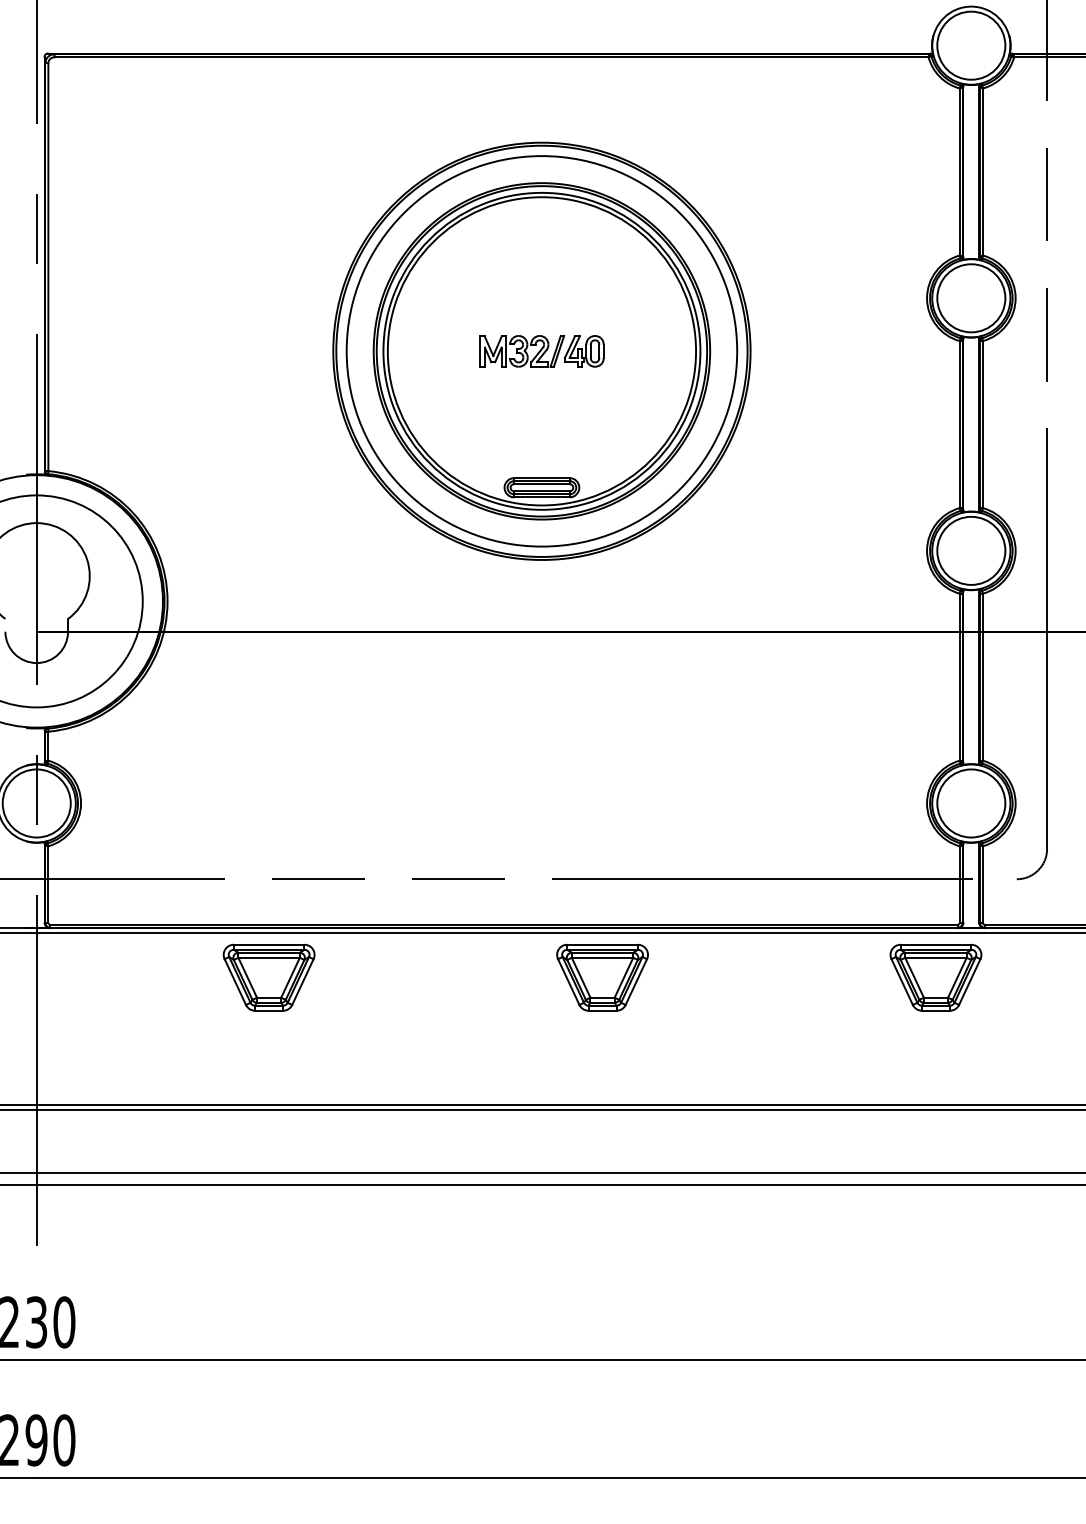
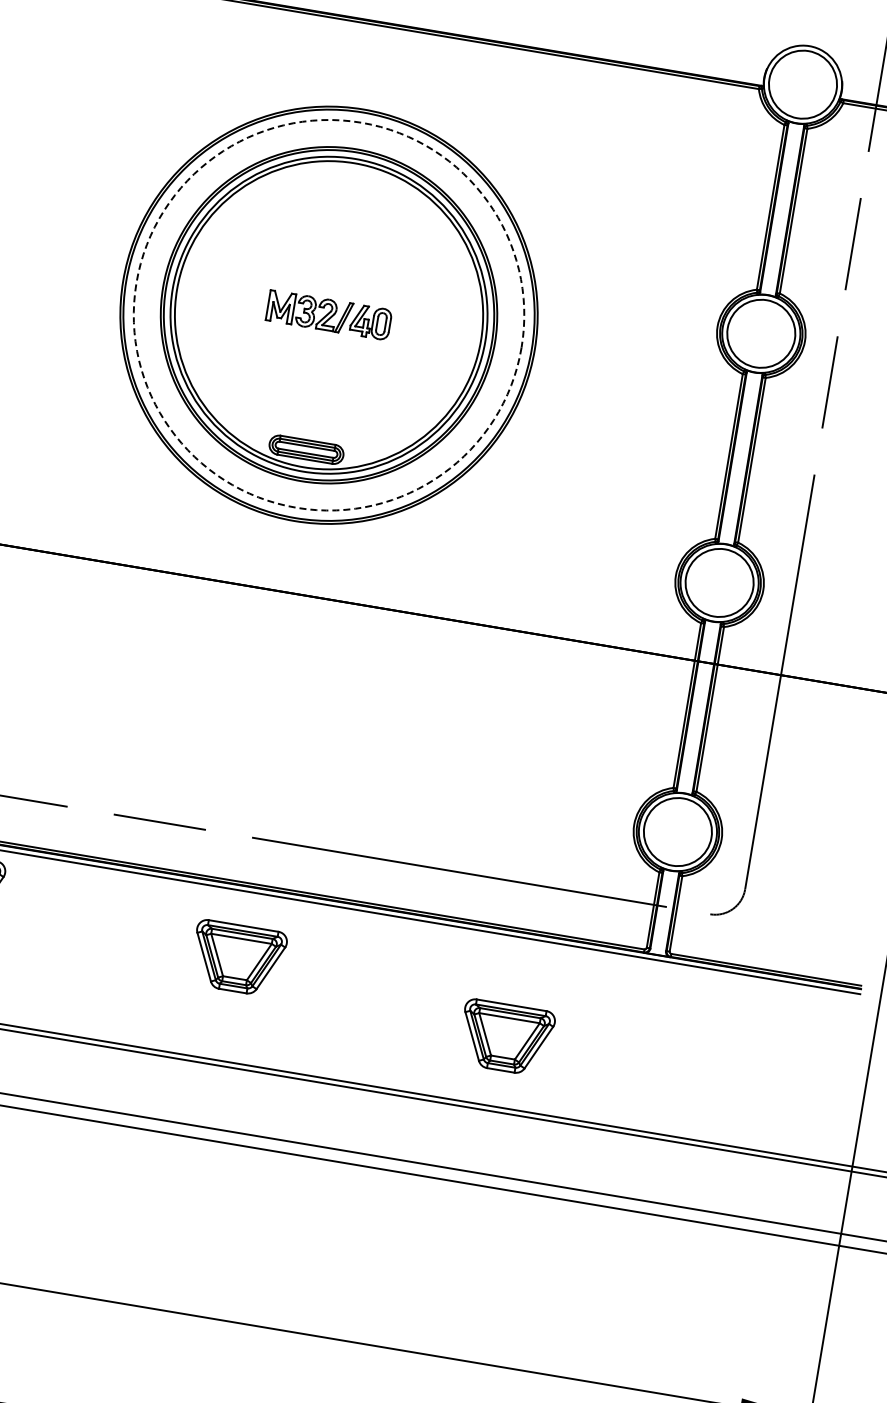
circle: (541, 351) -> (328, 315), solid -> dashed
part: (602, 977) -> (238, 958), moved
part: (935, 977) -> (505, 1037), moved

